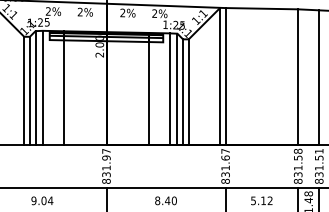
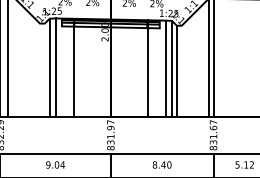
line: (24, 90) -> (40, 69), removed
line: (29, 90) -> (44, 69), removed
line: (188, 92) -> (181, 71), removed

